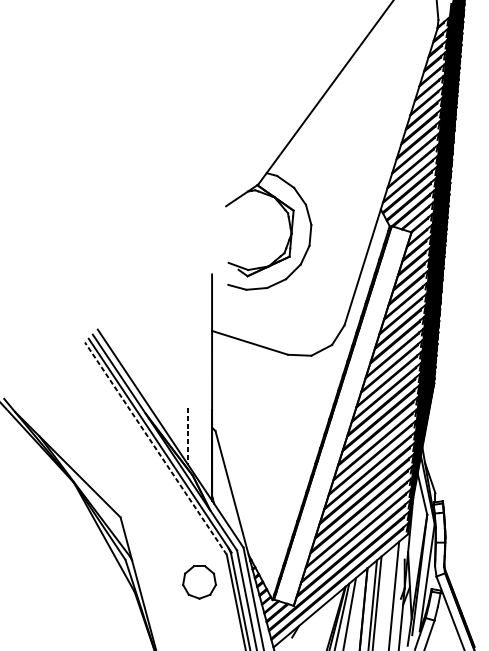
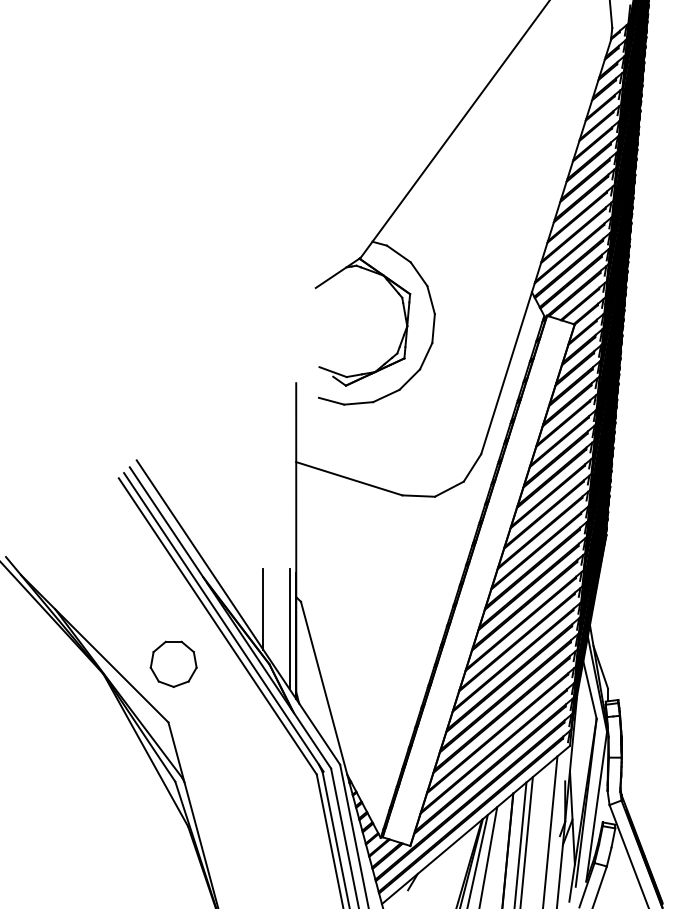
line: (188, 436) -> (263, 609), dashed -> solid
line: (155, 447) -> (217, 625), dashed -> solid
line: (207, 450) -> (289, 629), added
part: (199, 581) -> (173, 663), moved

